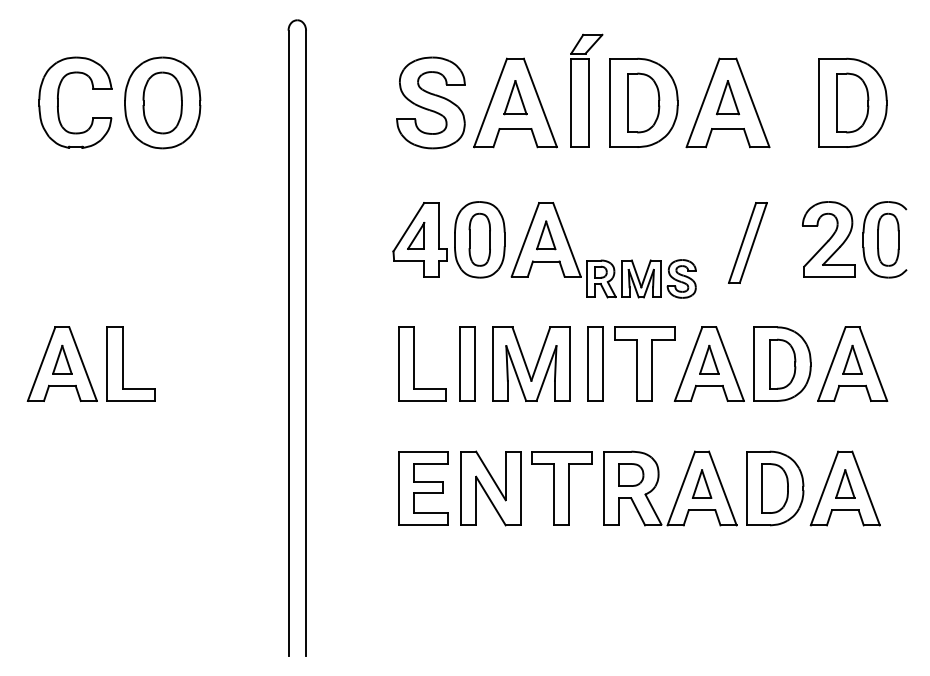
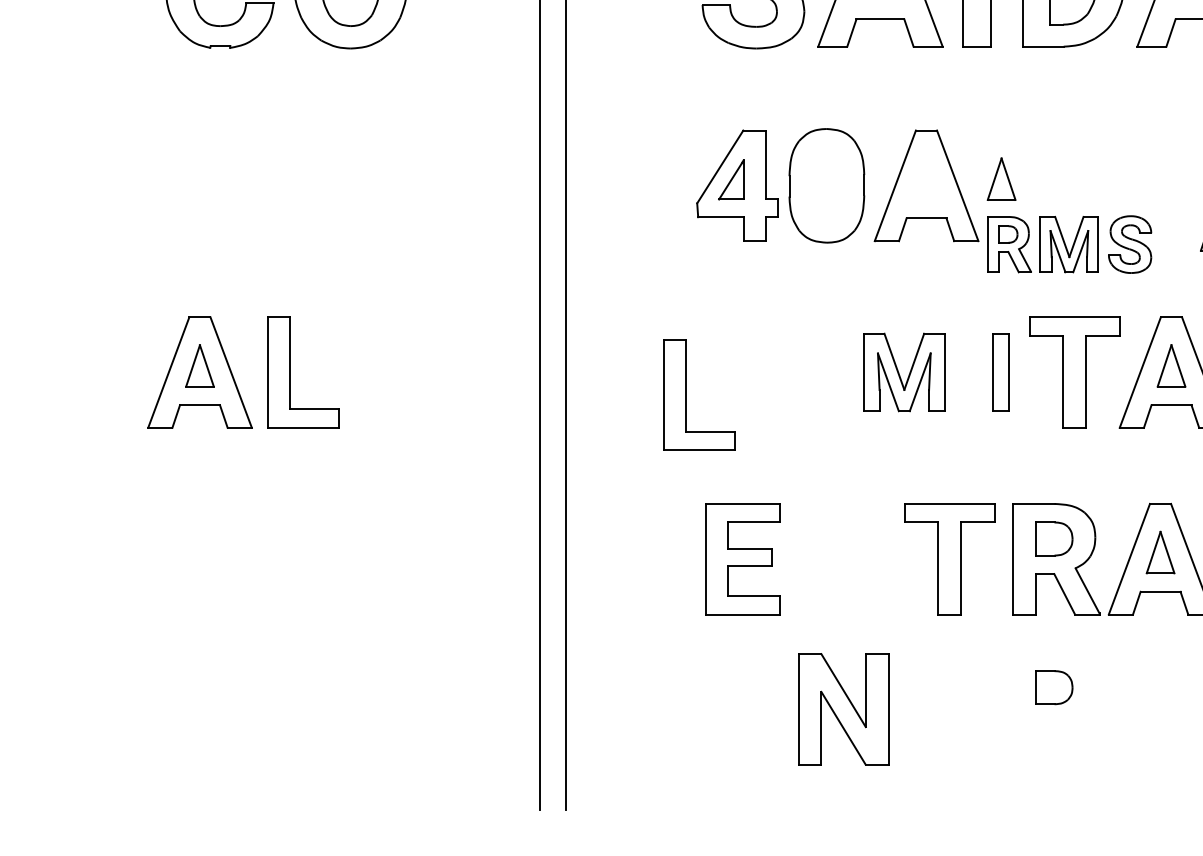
part: (546, 235) -> (1002, 179), moved
part: (479, 239) -> (826, 185), removed
part: (414, 363) -> (686, 394), moved
part: (467, 363) -> (808, 371), removed
part: (531, 363) -> (904, 371), size x0.7
part: (595, 363) -> (1000, 371), size x0.7
part: (490, 488) -> (842, 709), moved
part: (631, 573) -> (1054, 686), added

